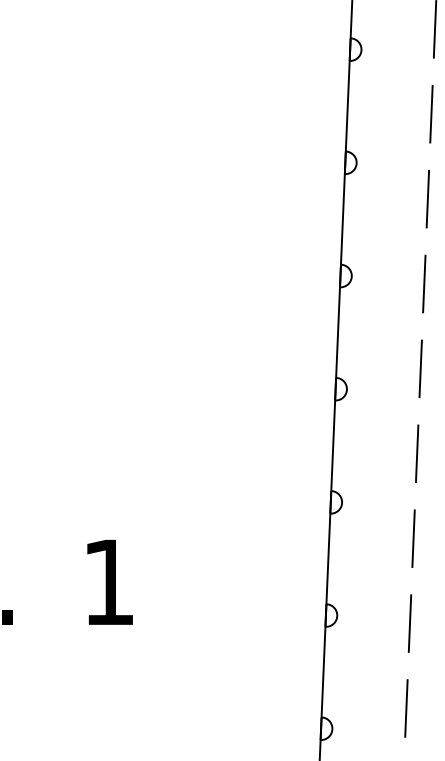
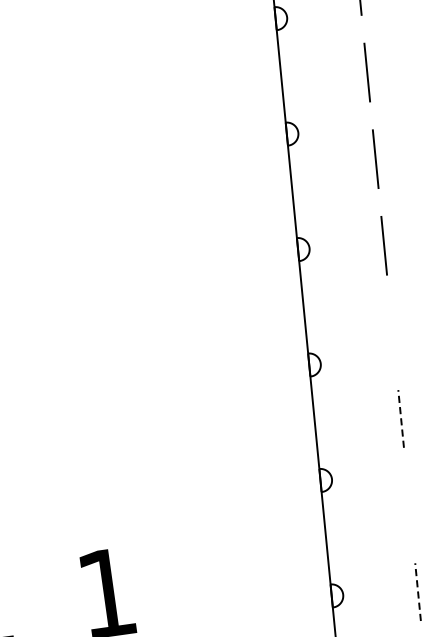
line: (420, 368) -> (392, 331), removed
line: (417, 453) -> (401, 418), solid -> dashed
line: (413, 538) -> (409, 505), removed
line: (410, 623) -> (418, 591), solid -> dashed

